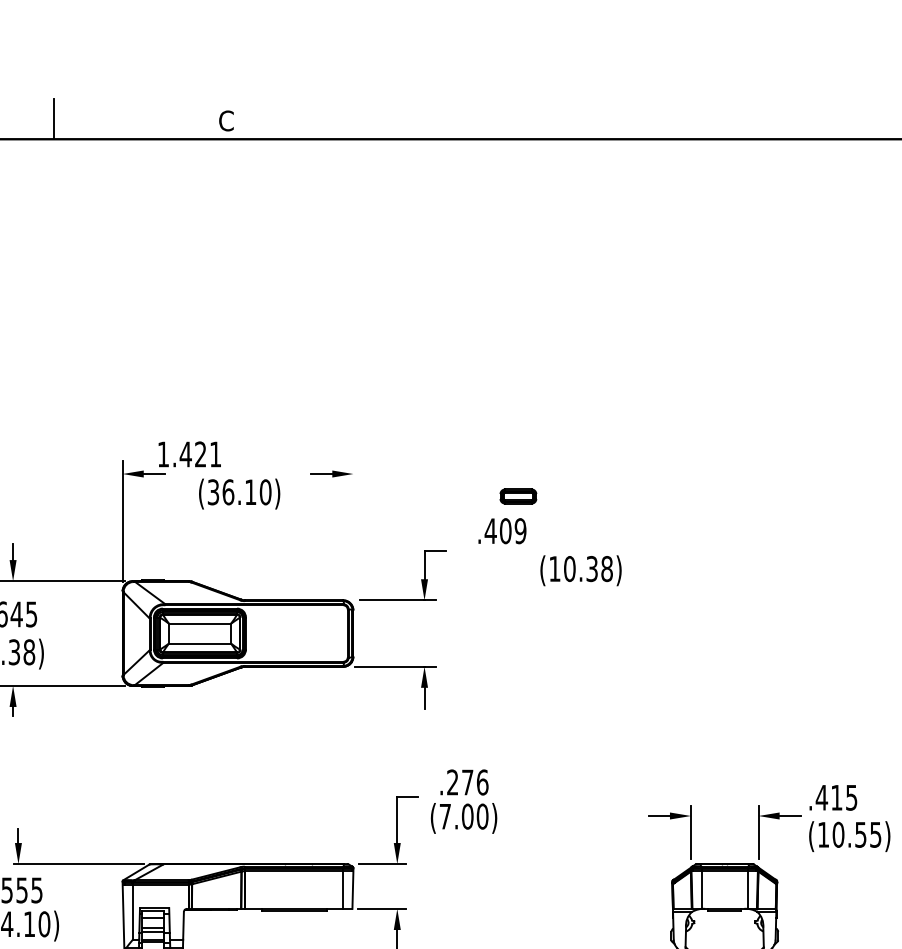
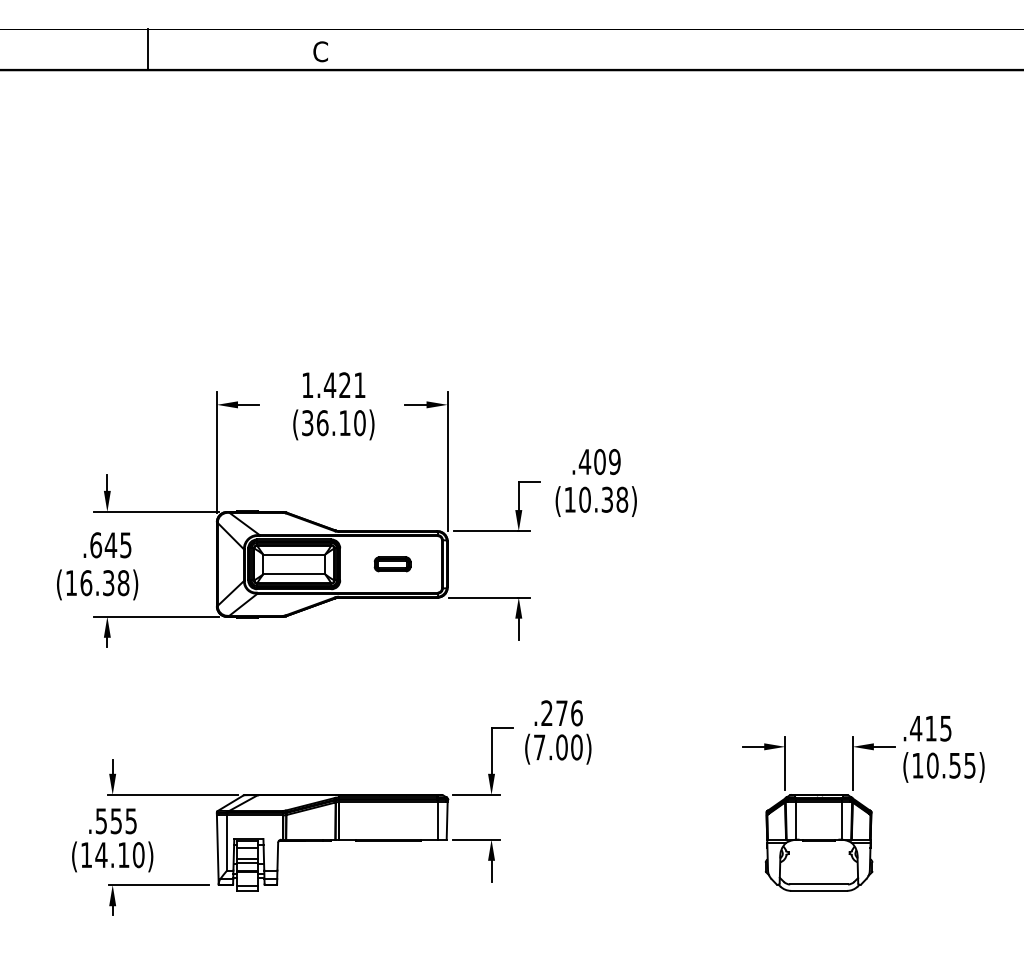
text: (190, 453) -> (334, 384), moved
part: (518, 496) -> (392, 564), moved
line: (353, 530) -> (447, 461), added
text: (580, 570) -> (595, 501), moved

